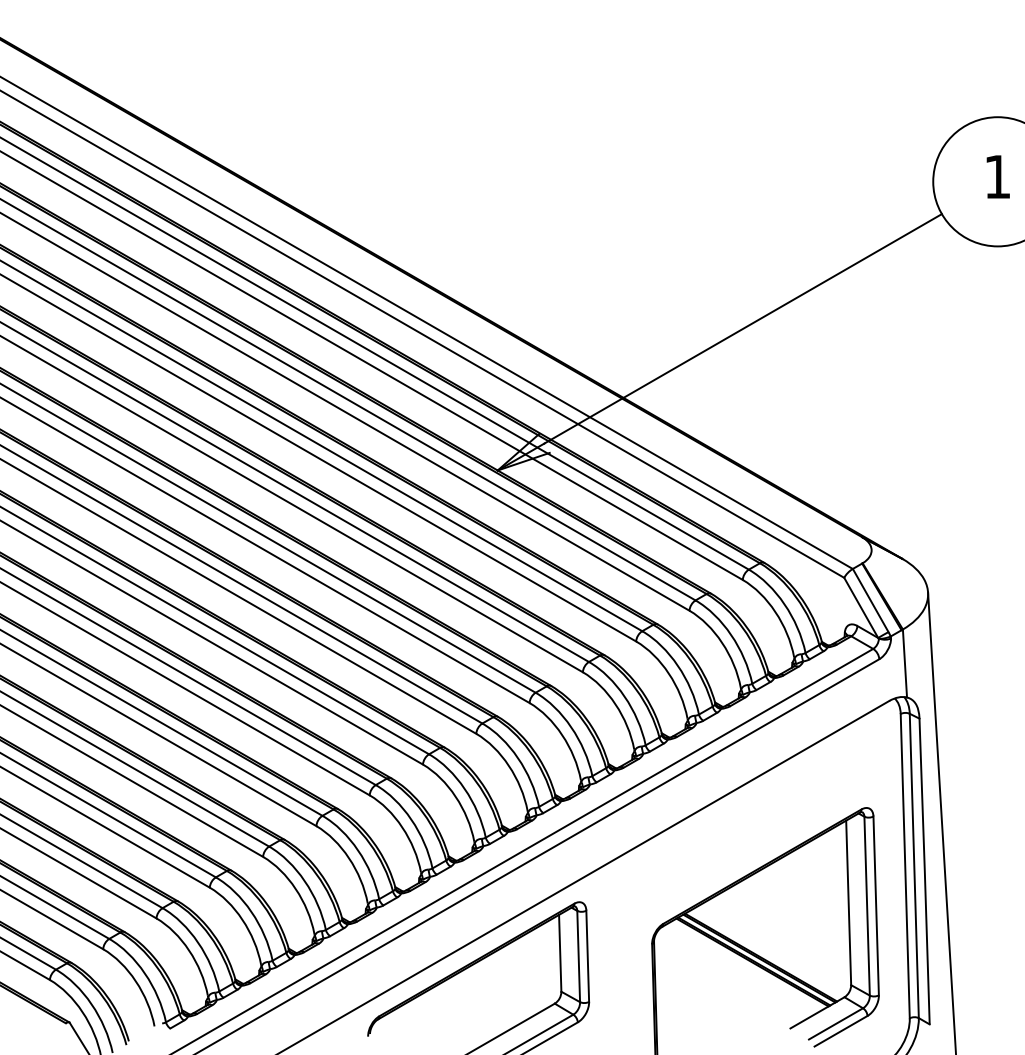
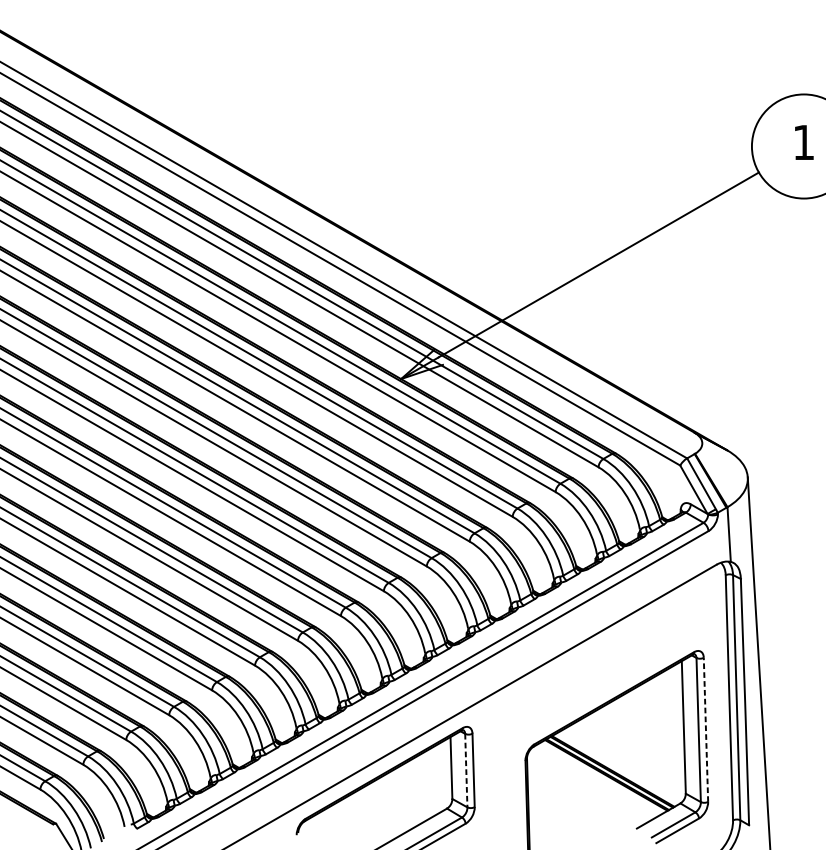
line: (876, 905) -> (706, 729), solid -> dashed
line: (578, 956) -> (466, 770), solid -> dashed

